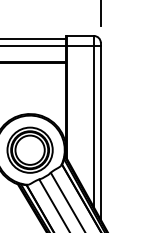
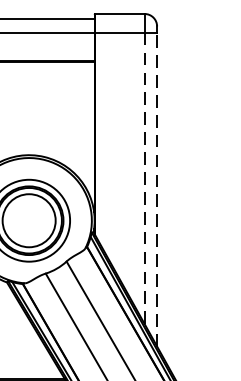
line: (93, 127) -> (143, 179), solid -> dashed
line: (100, 133) -> (156, 190), solid -> dashed

